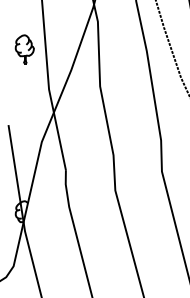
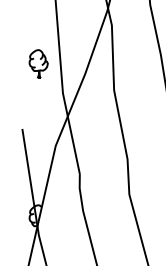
part: (24, 49) -> (38, 64), moved

